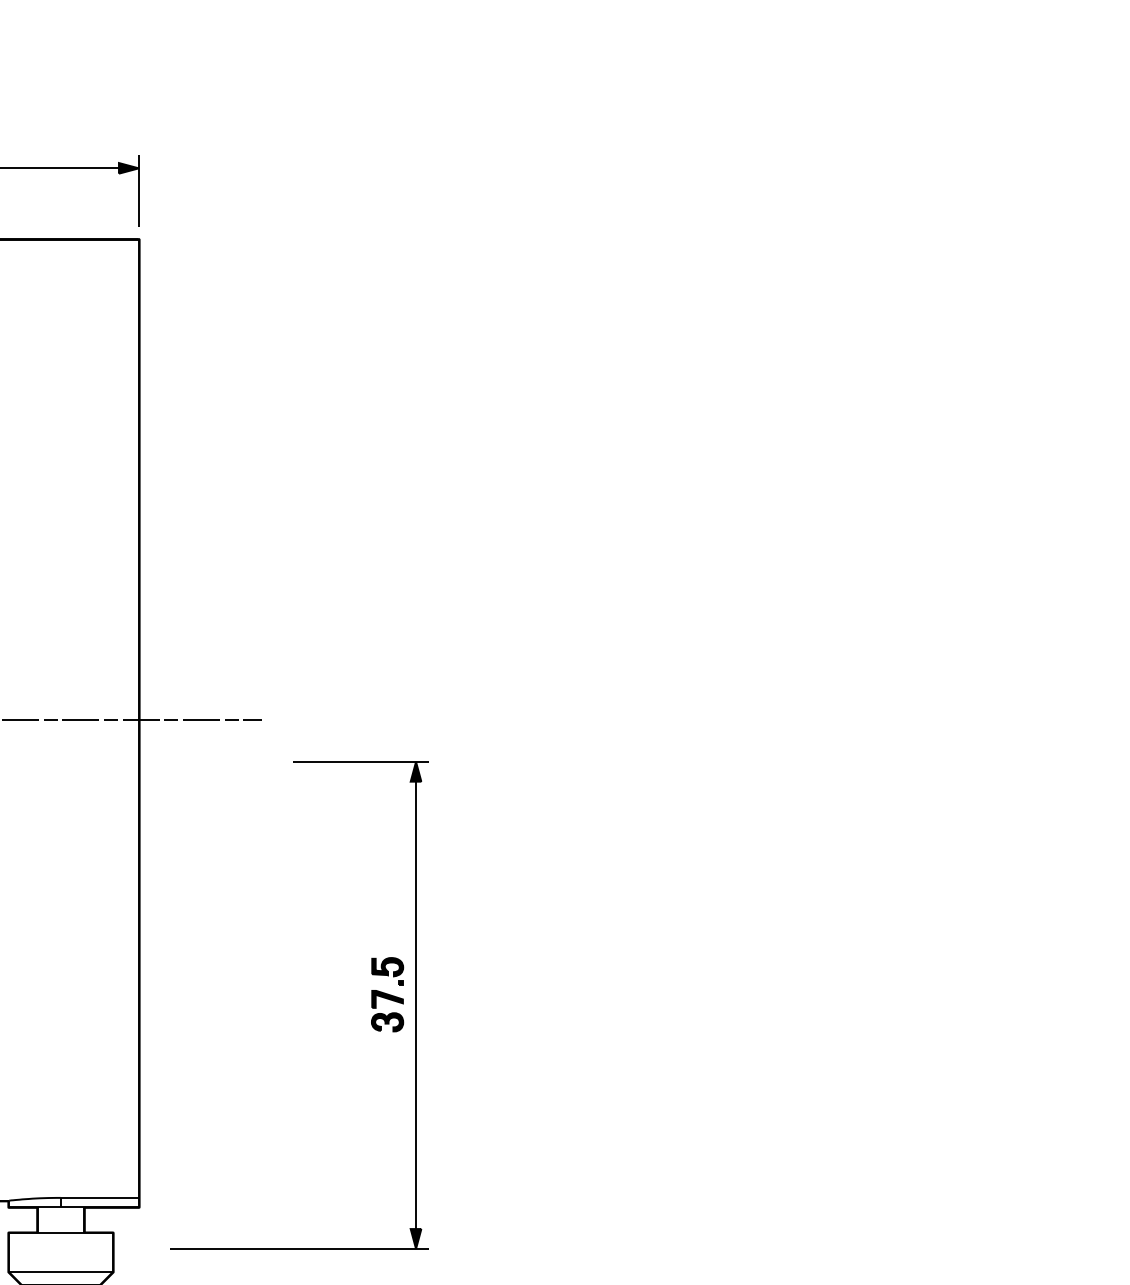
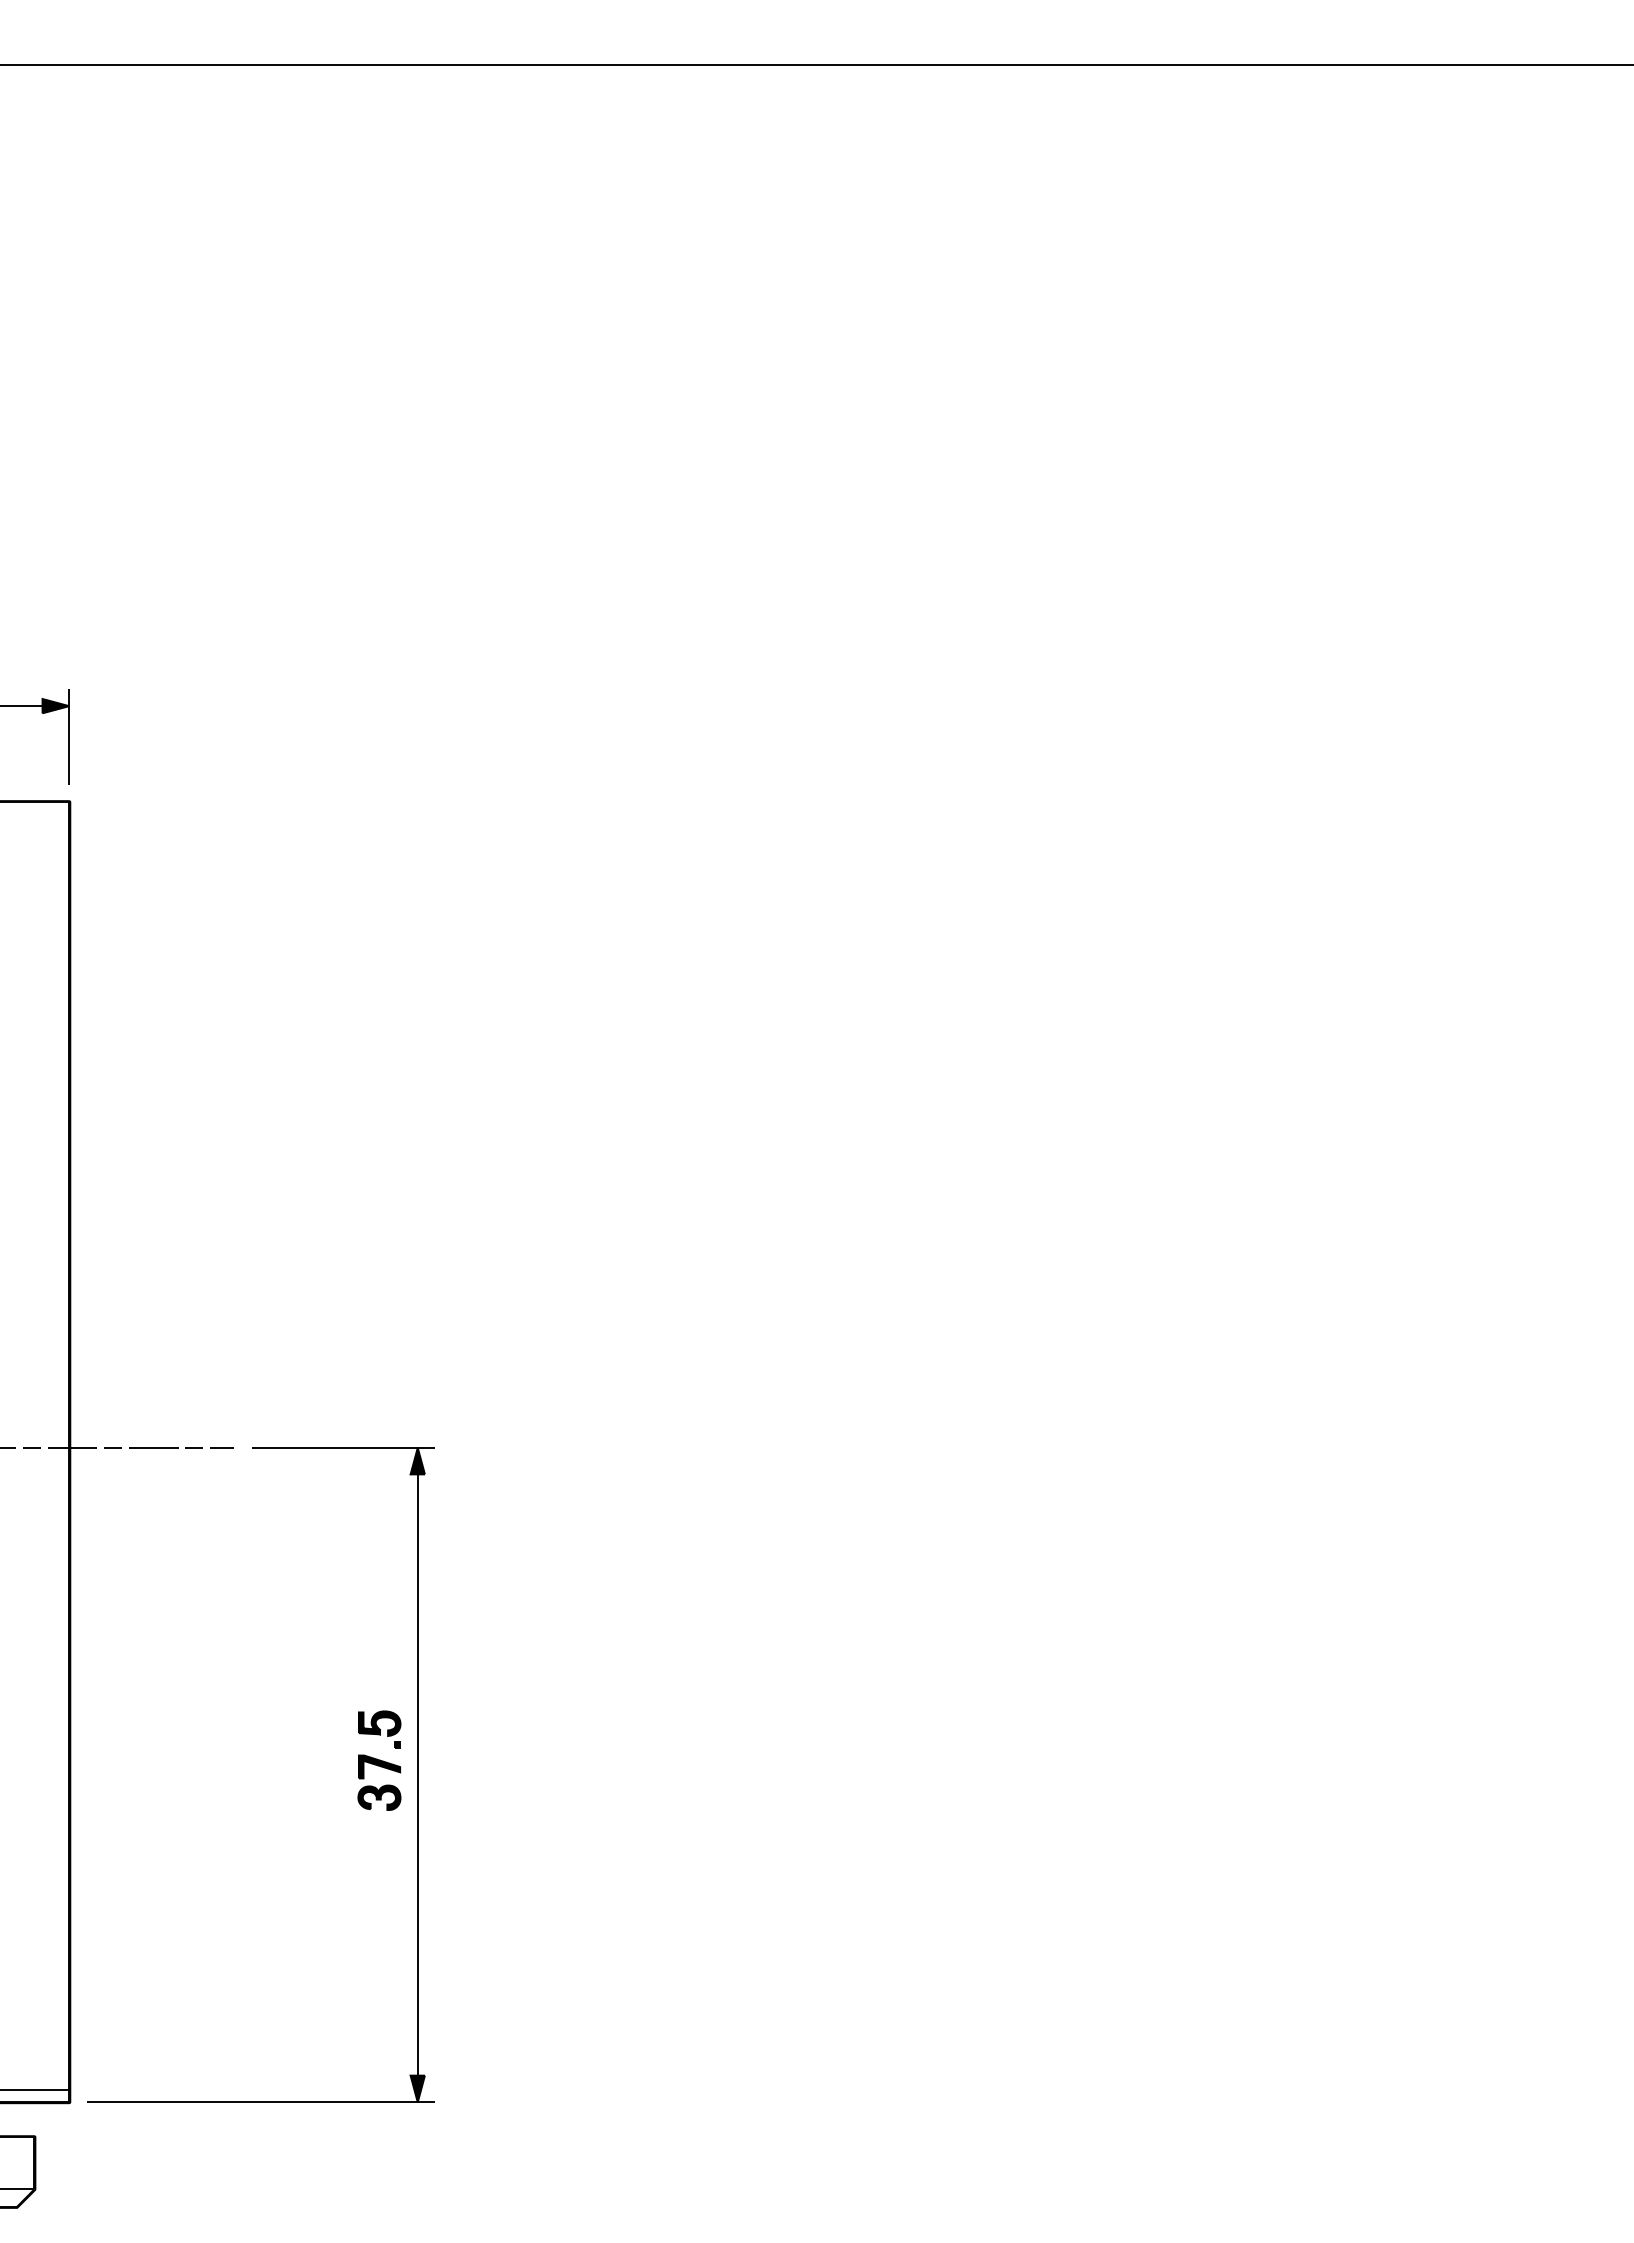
part: (371, 1004) -> (358, 1774), moved

